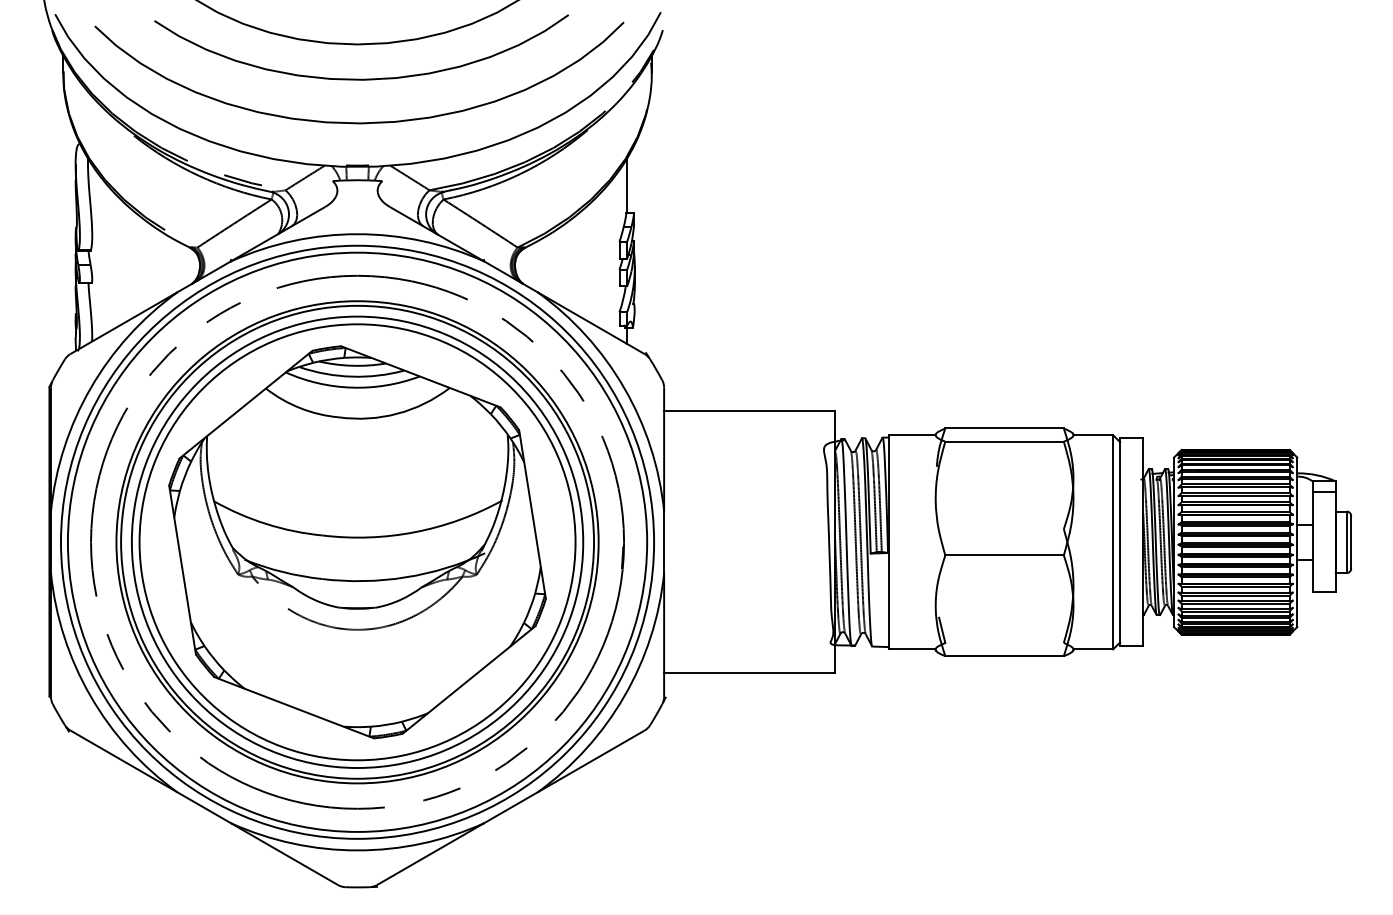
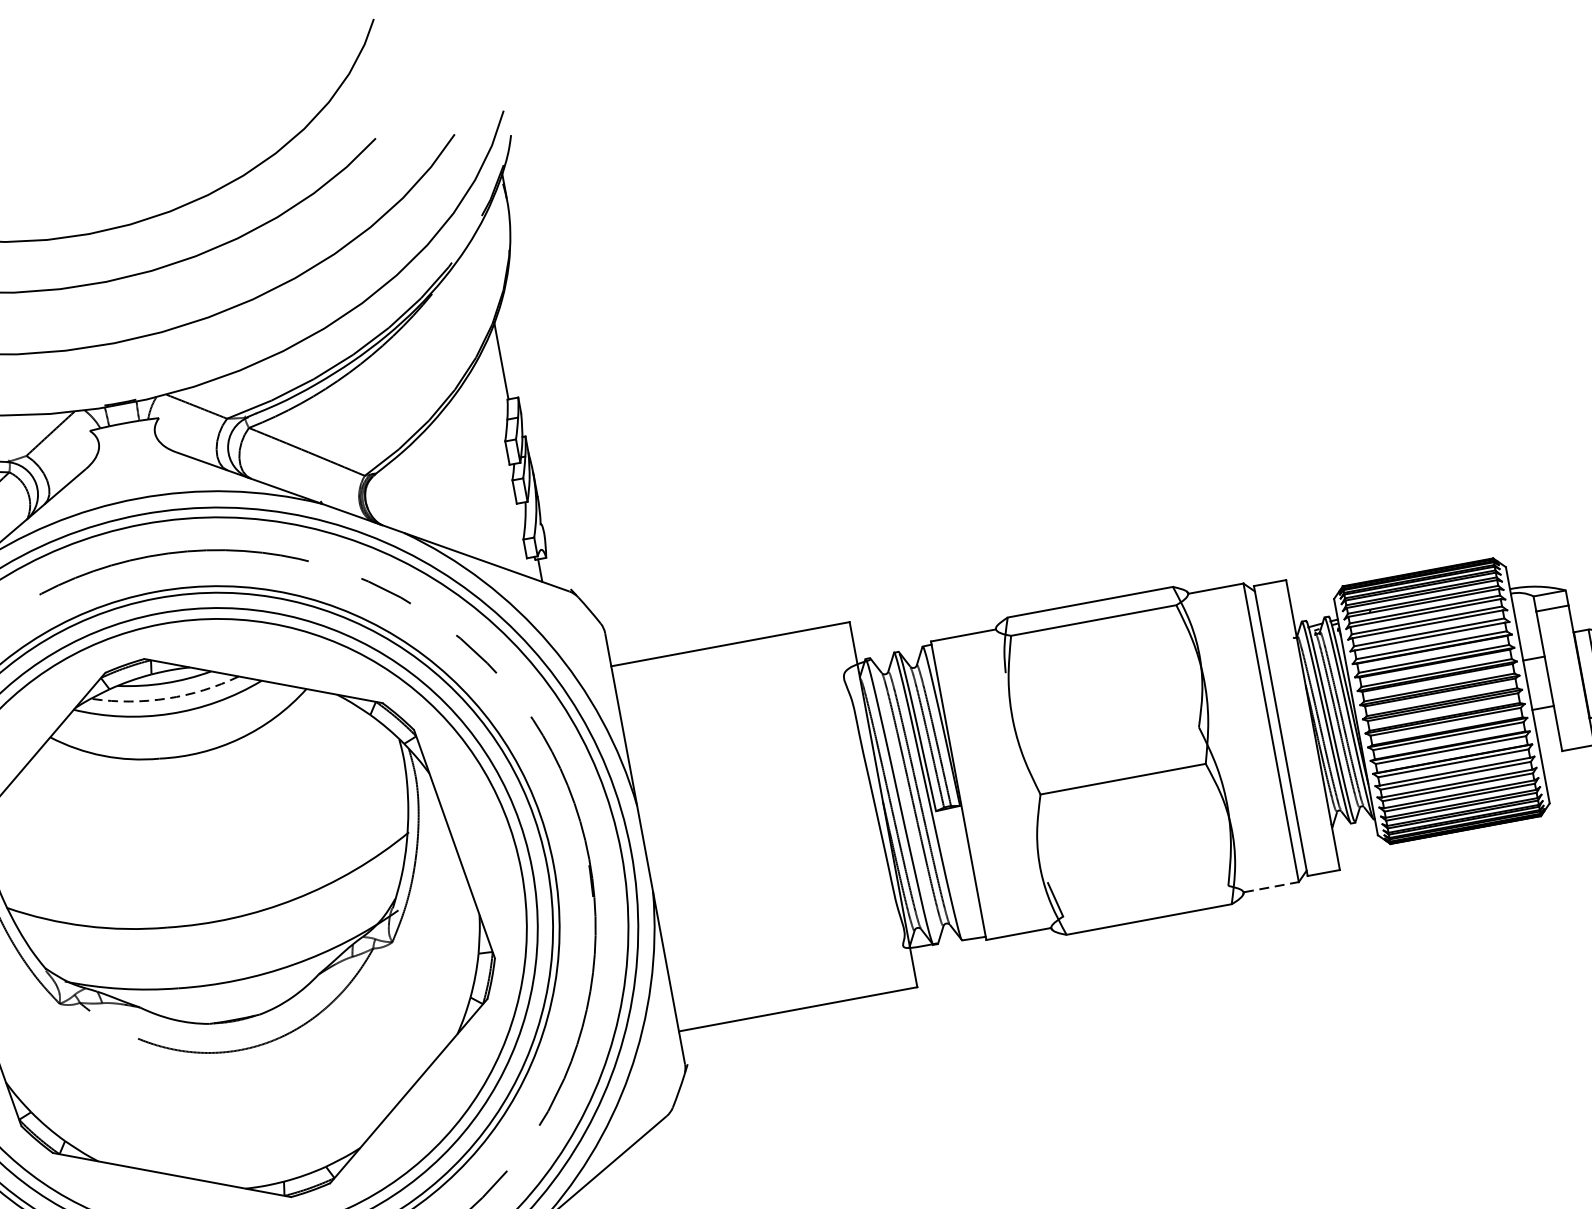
arc: (352, 376) -> (167, 698), solid -> dashed
line: (1093, 649) -> (1271, 887), solid -> dashed

